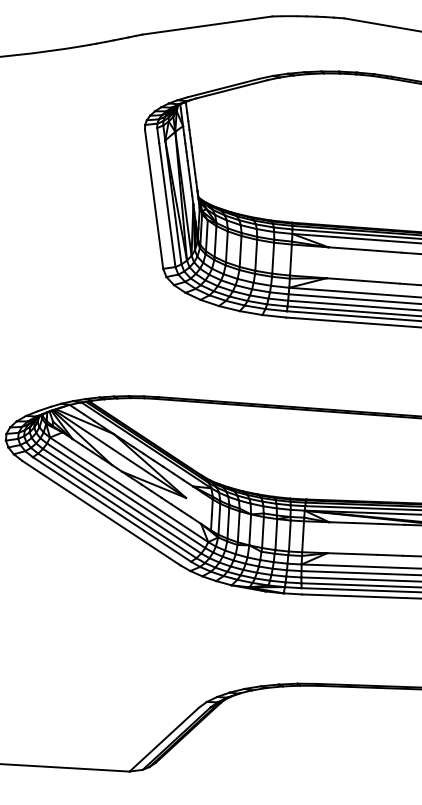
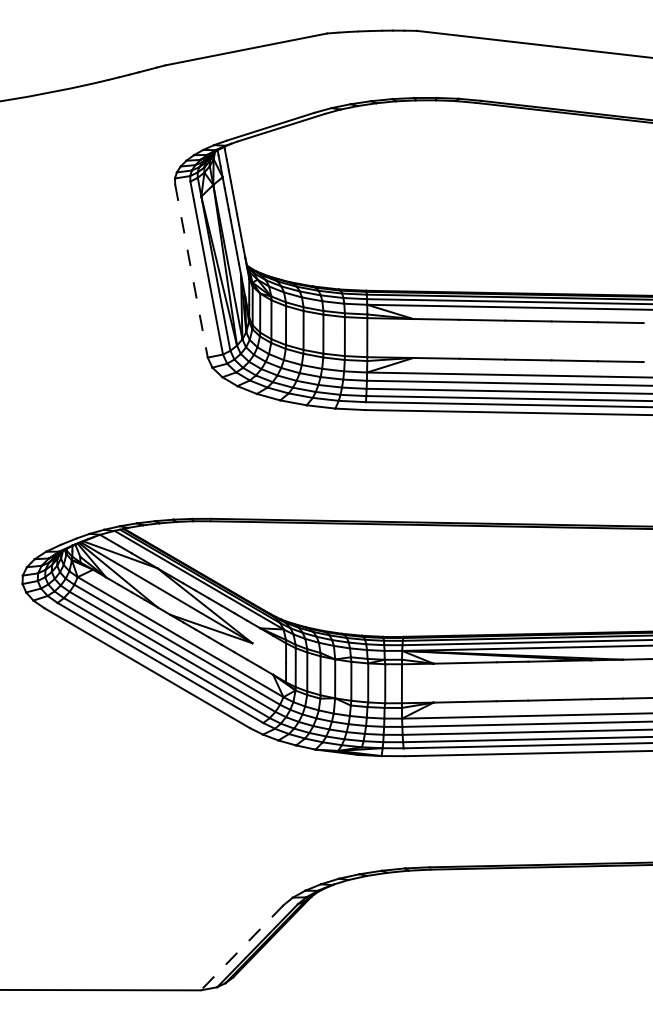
line: (154, 199) -> (191, 271), solid -> dashed
line: (163, 740) -> (241, 948), solid -> dashed

